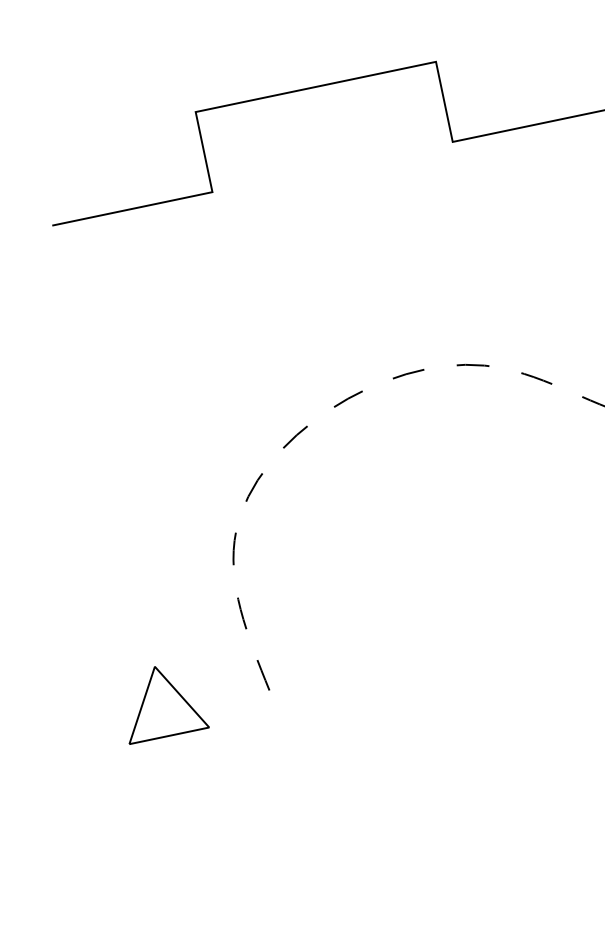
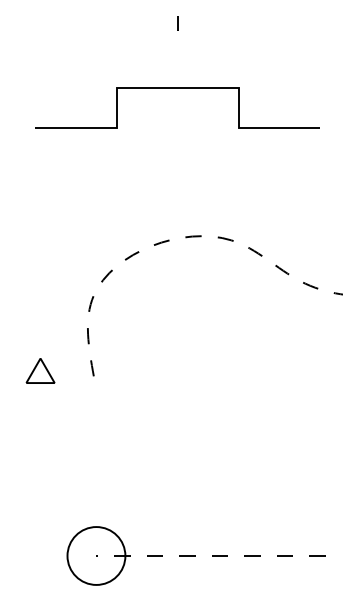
part: (161, 700) -> (40, 370), size x0.7

